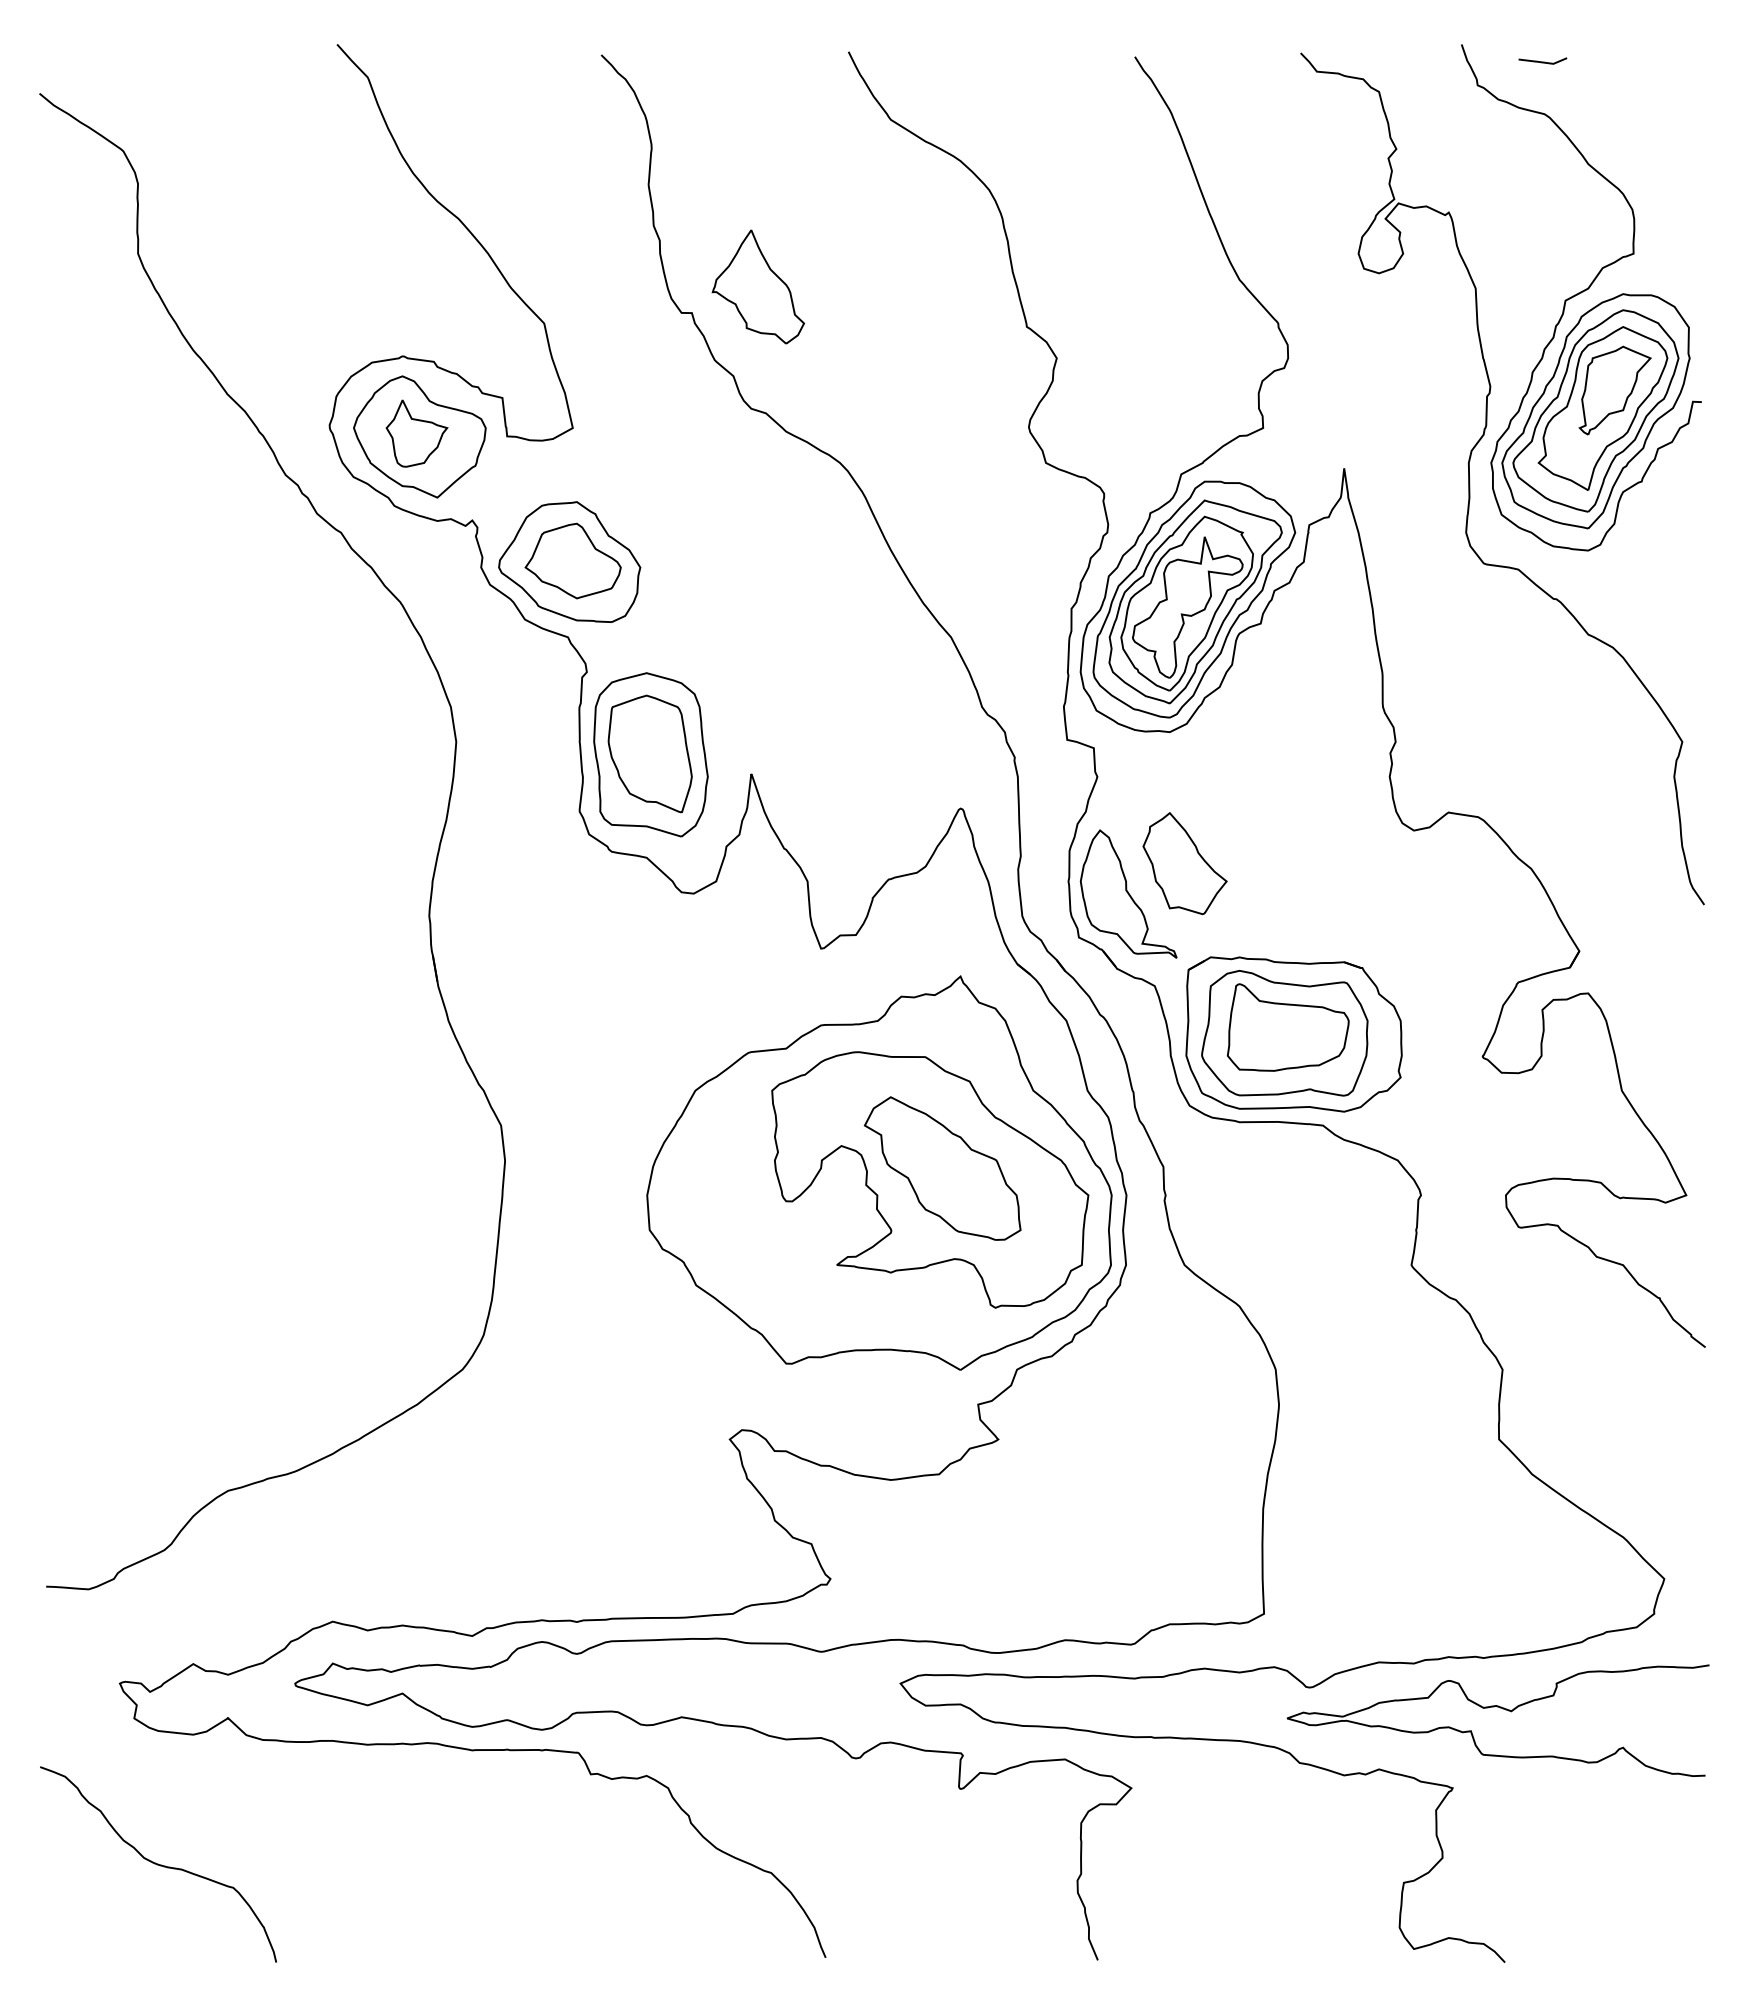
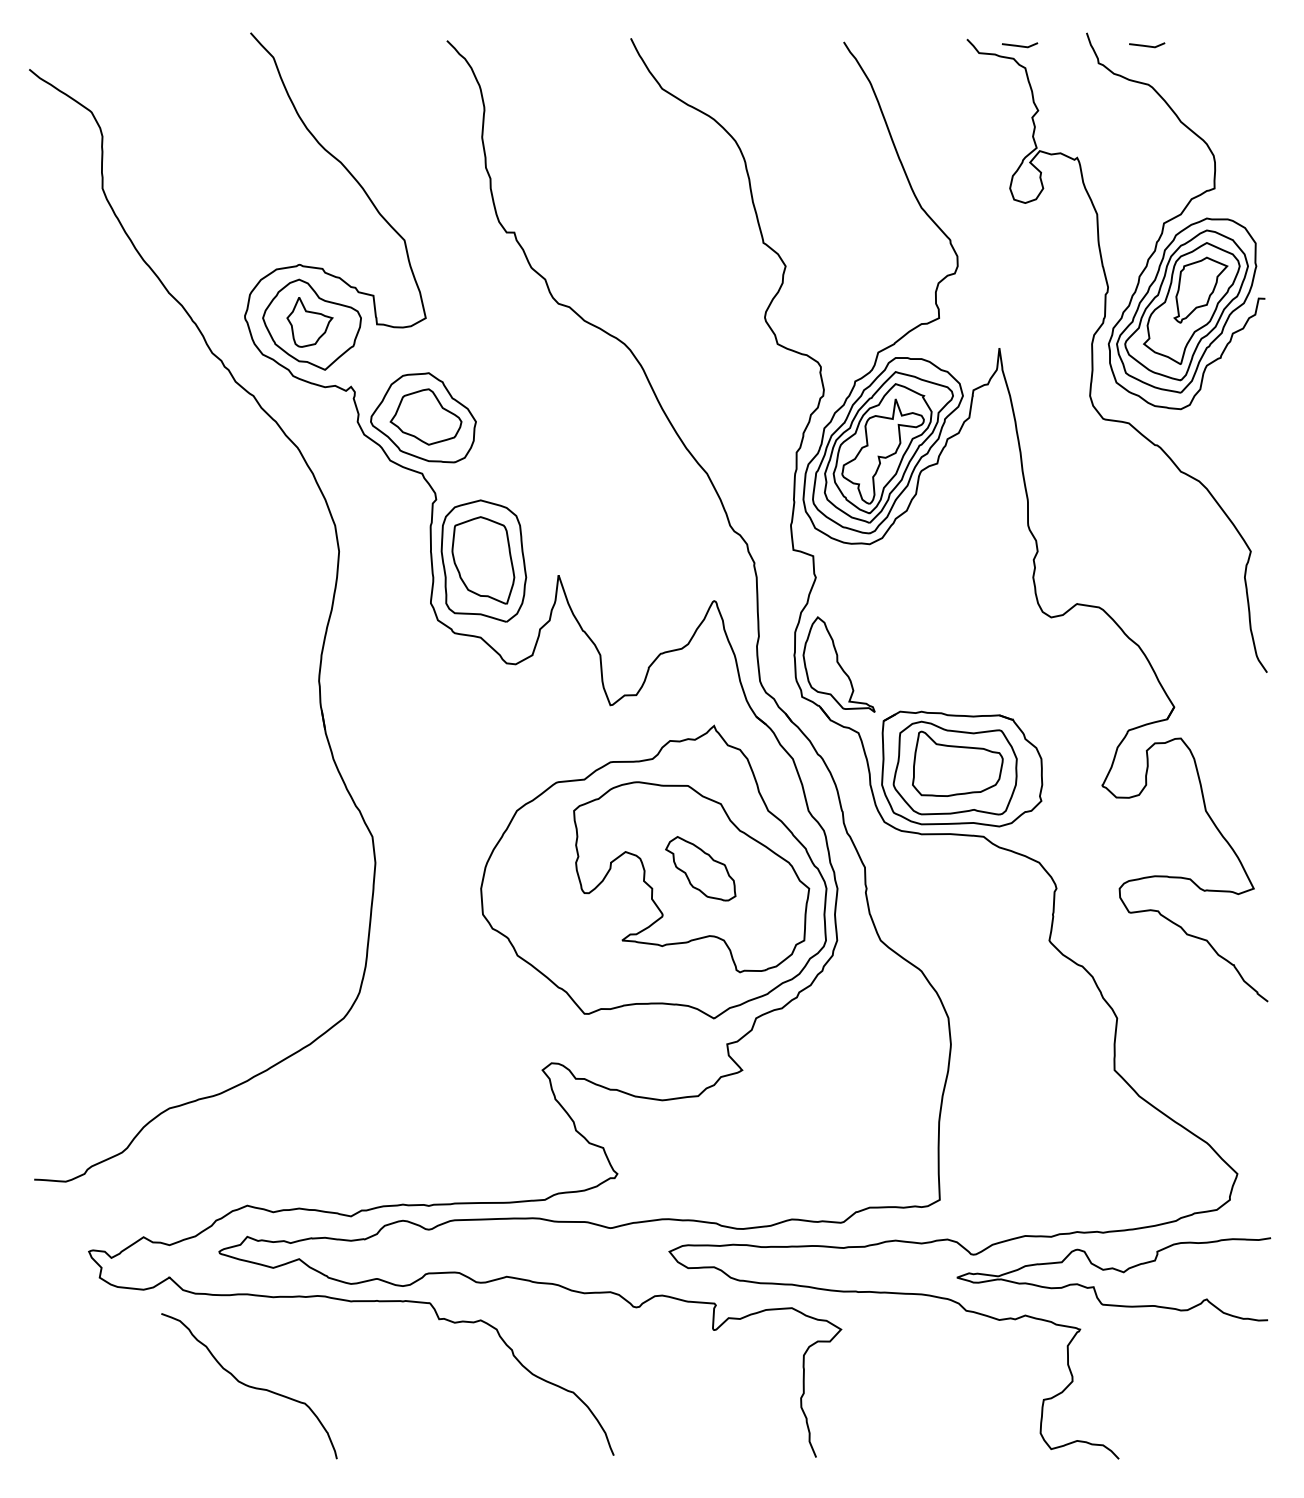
line: (1371, 61) -> (1019, 45), added
part: (758, 286) -> (563, 212), removed
part: (1184, 863) -> (880, 641), removed
part: (942, 1168) -> (700, 868), size x0.6
curve: (158, 1864) -> (249, 1386), moved

